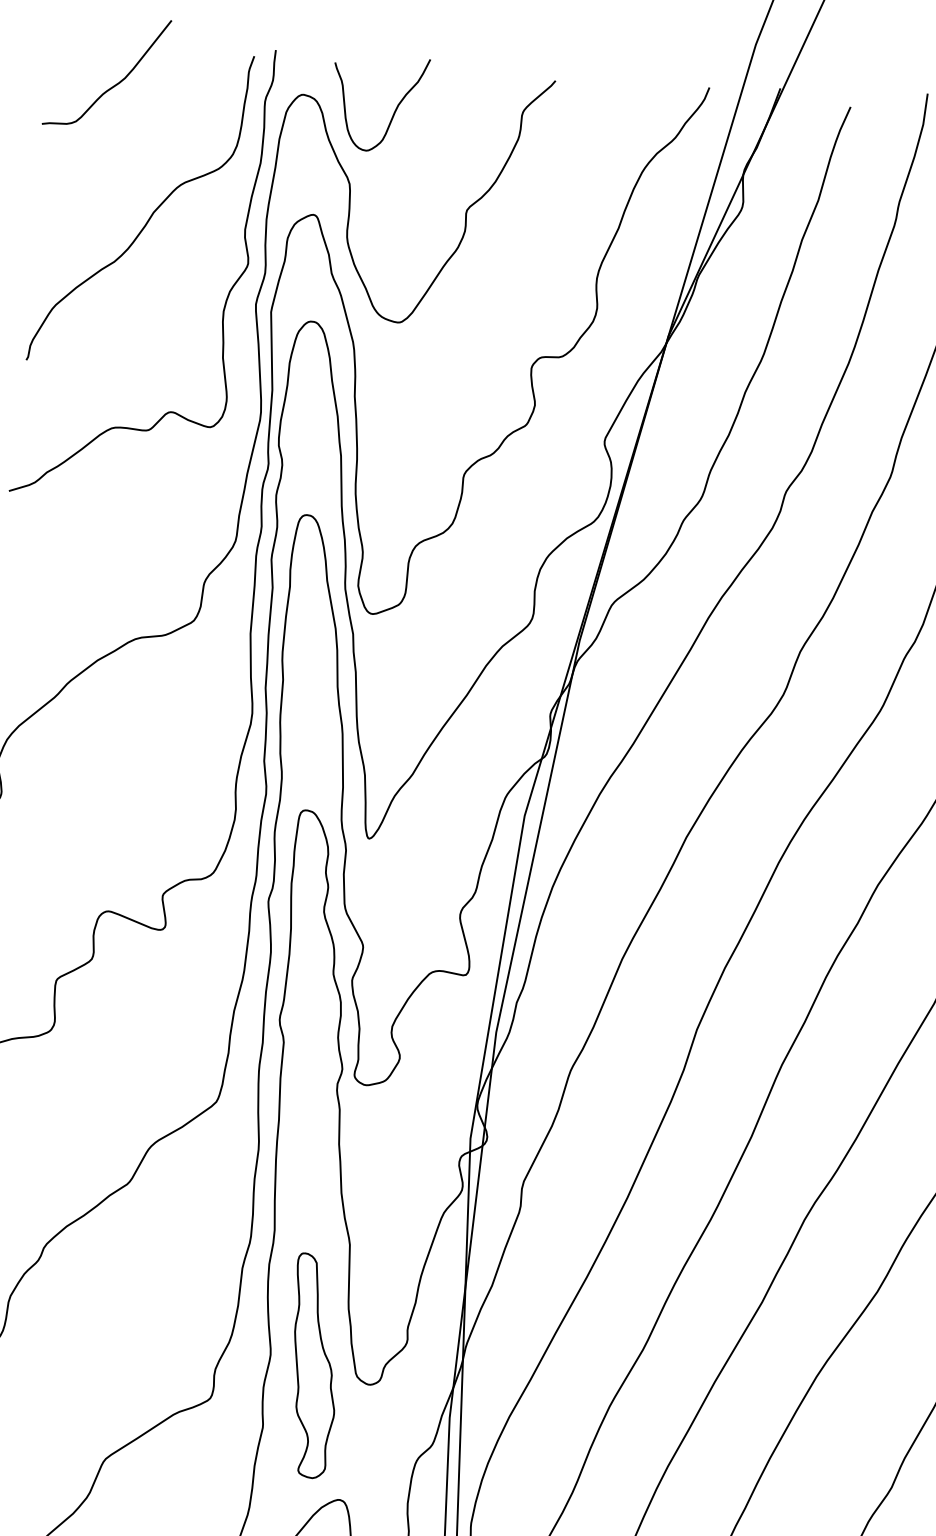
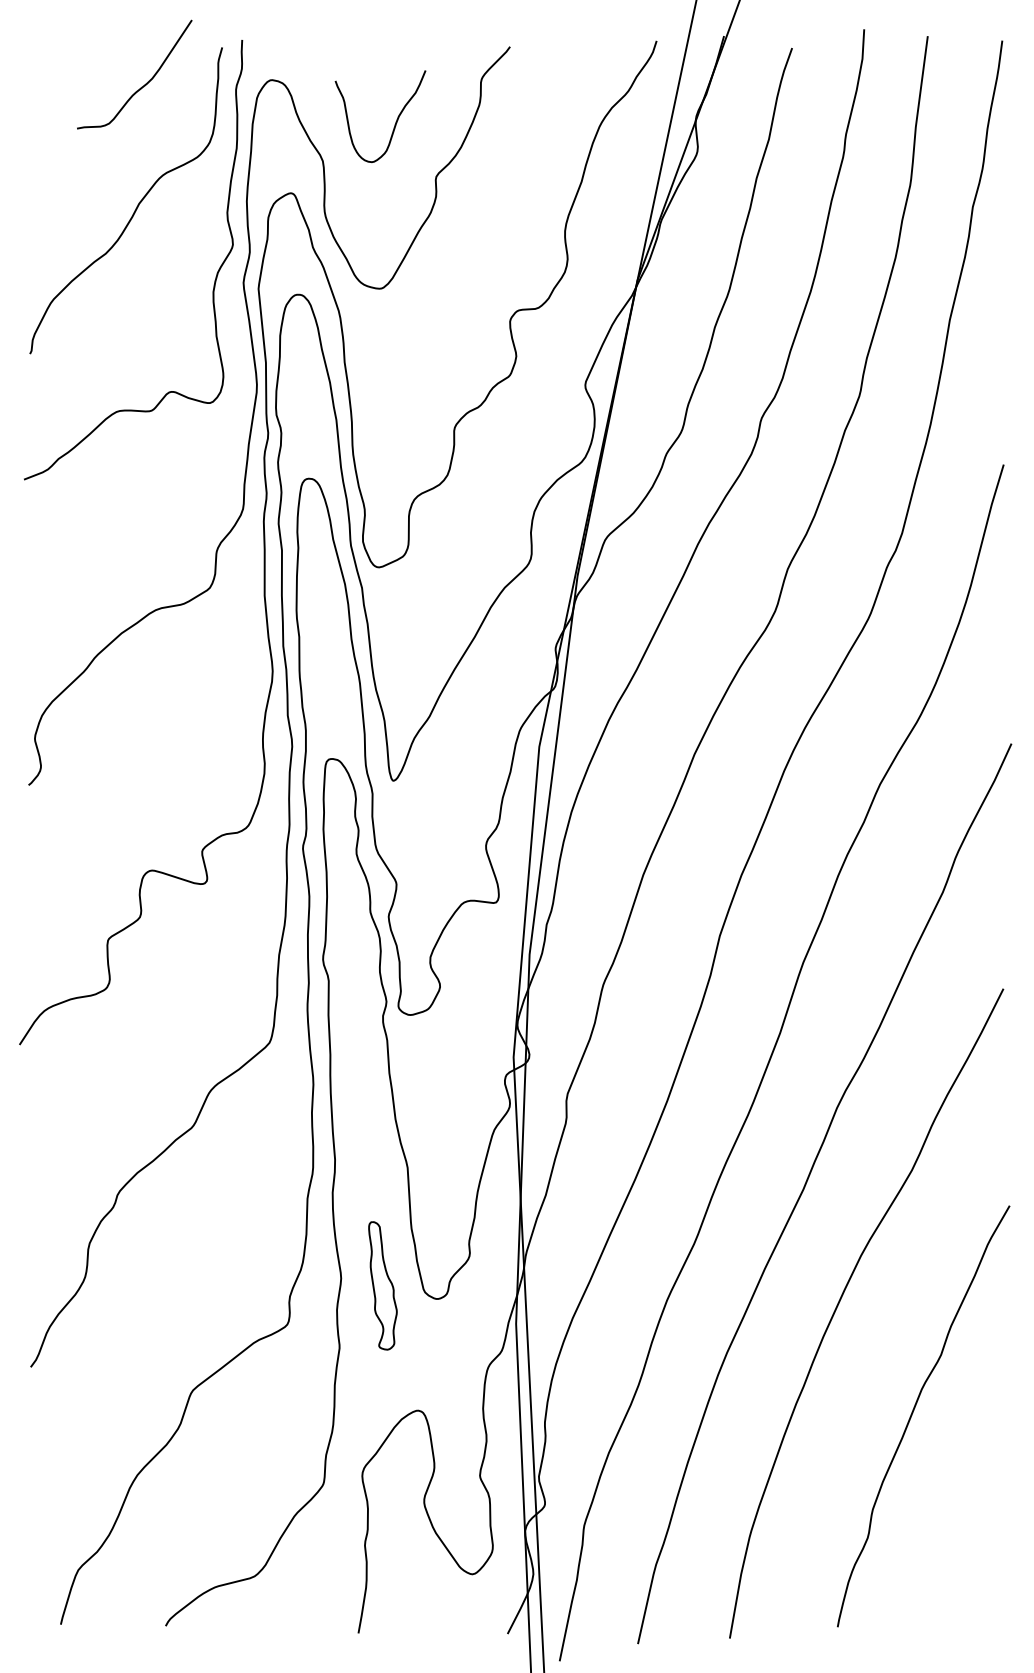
curve: (113, 85) -> (141, 86), moved
curve: (394, 110) -> (395, 121), moved
part: (313, 1365) -> (382, 1285), size x0.6

